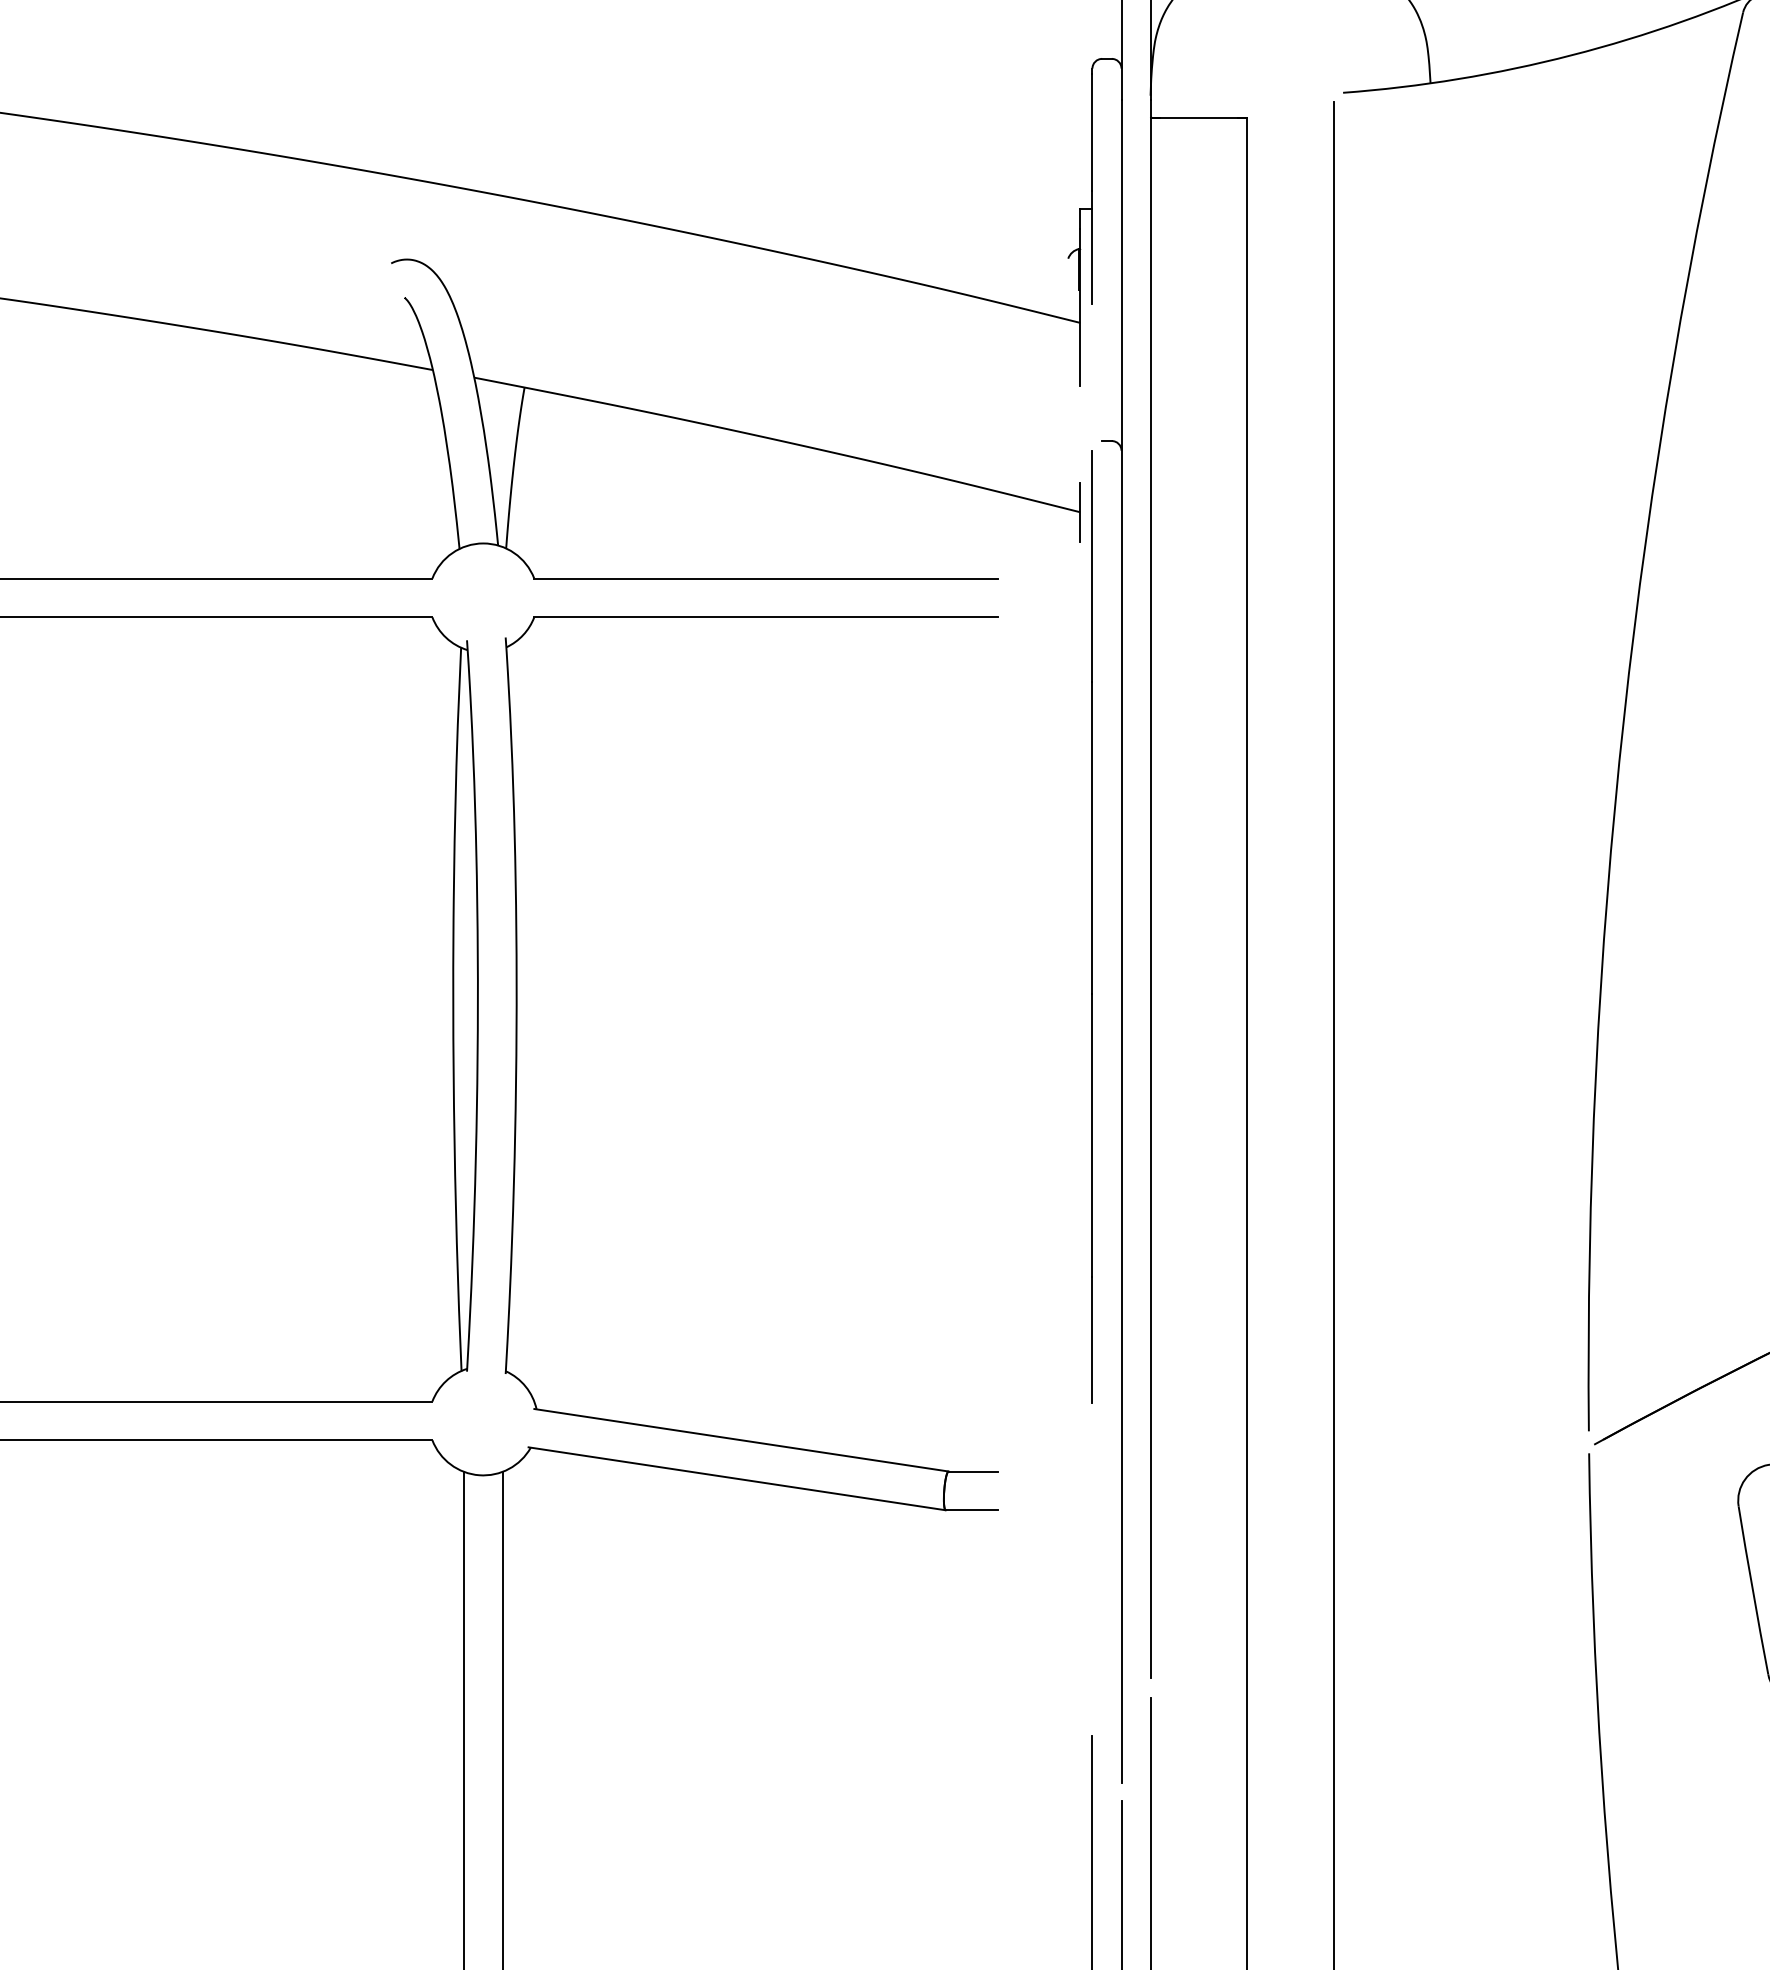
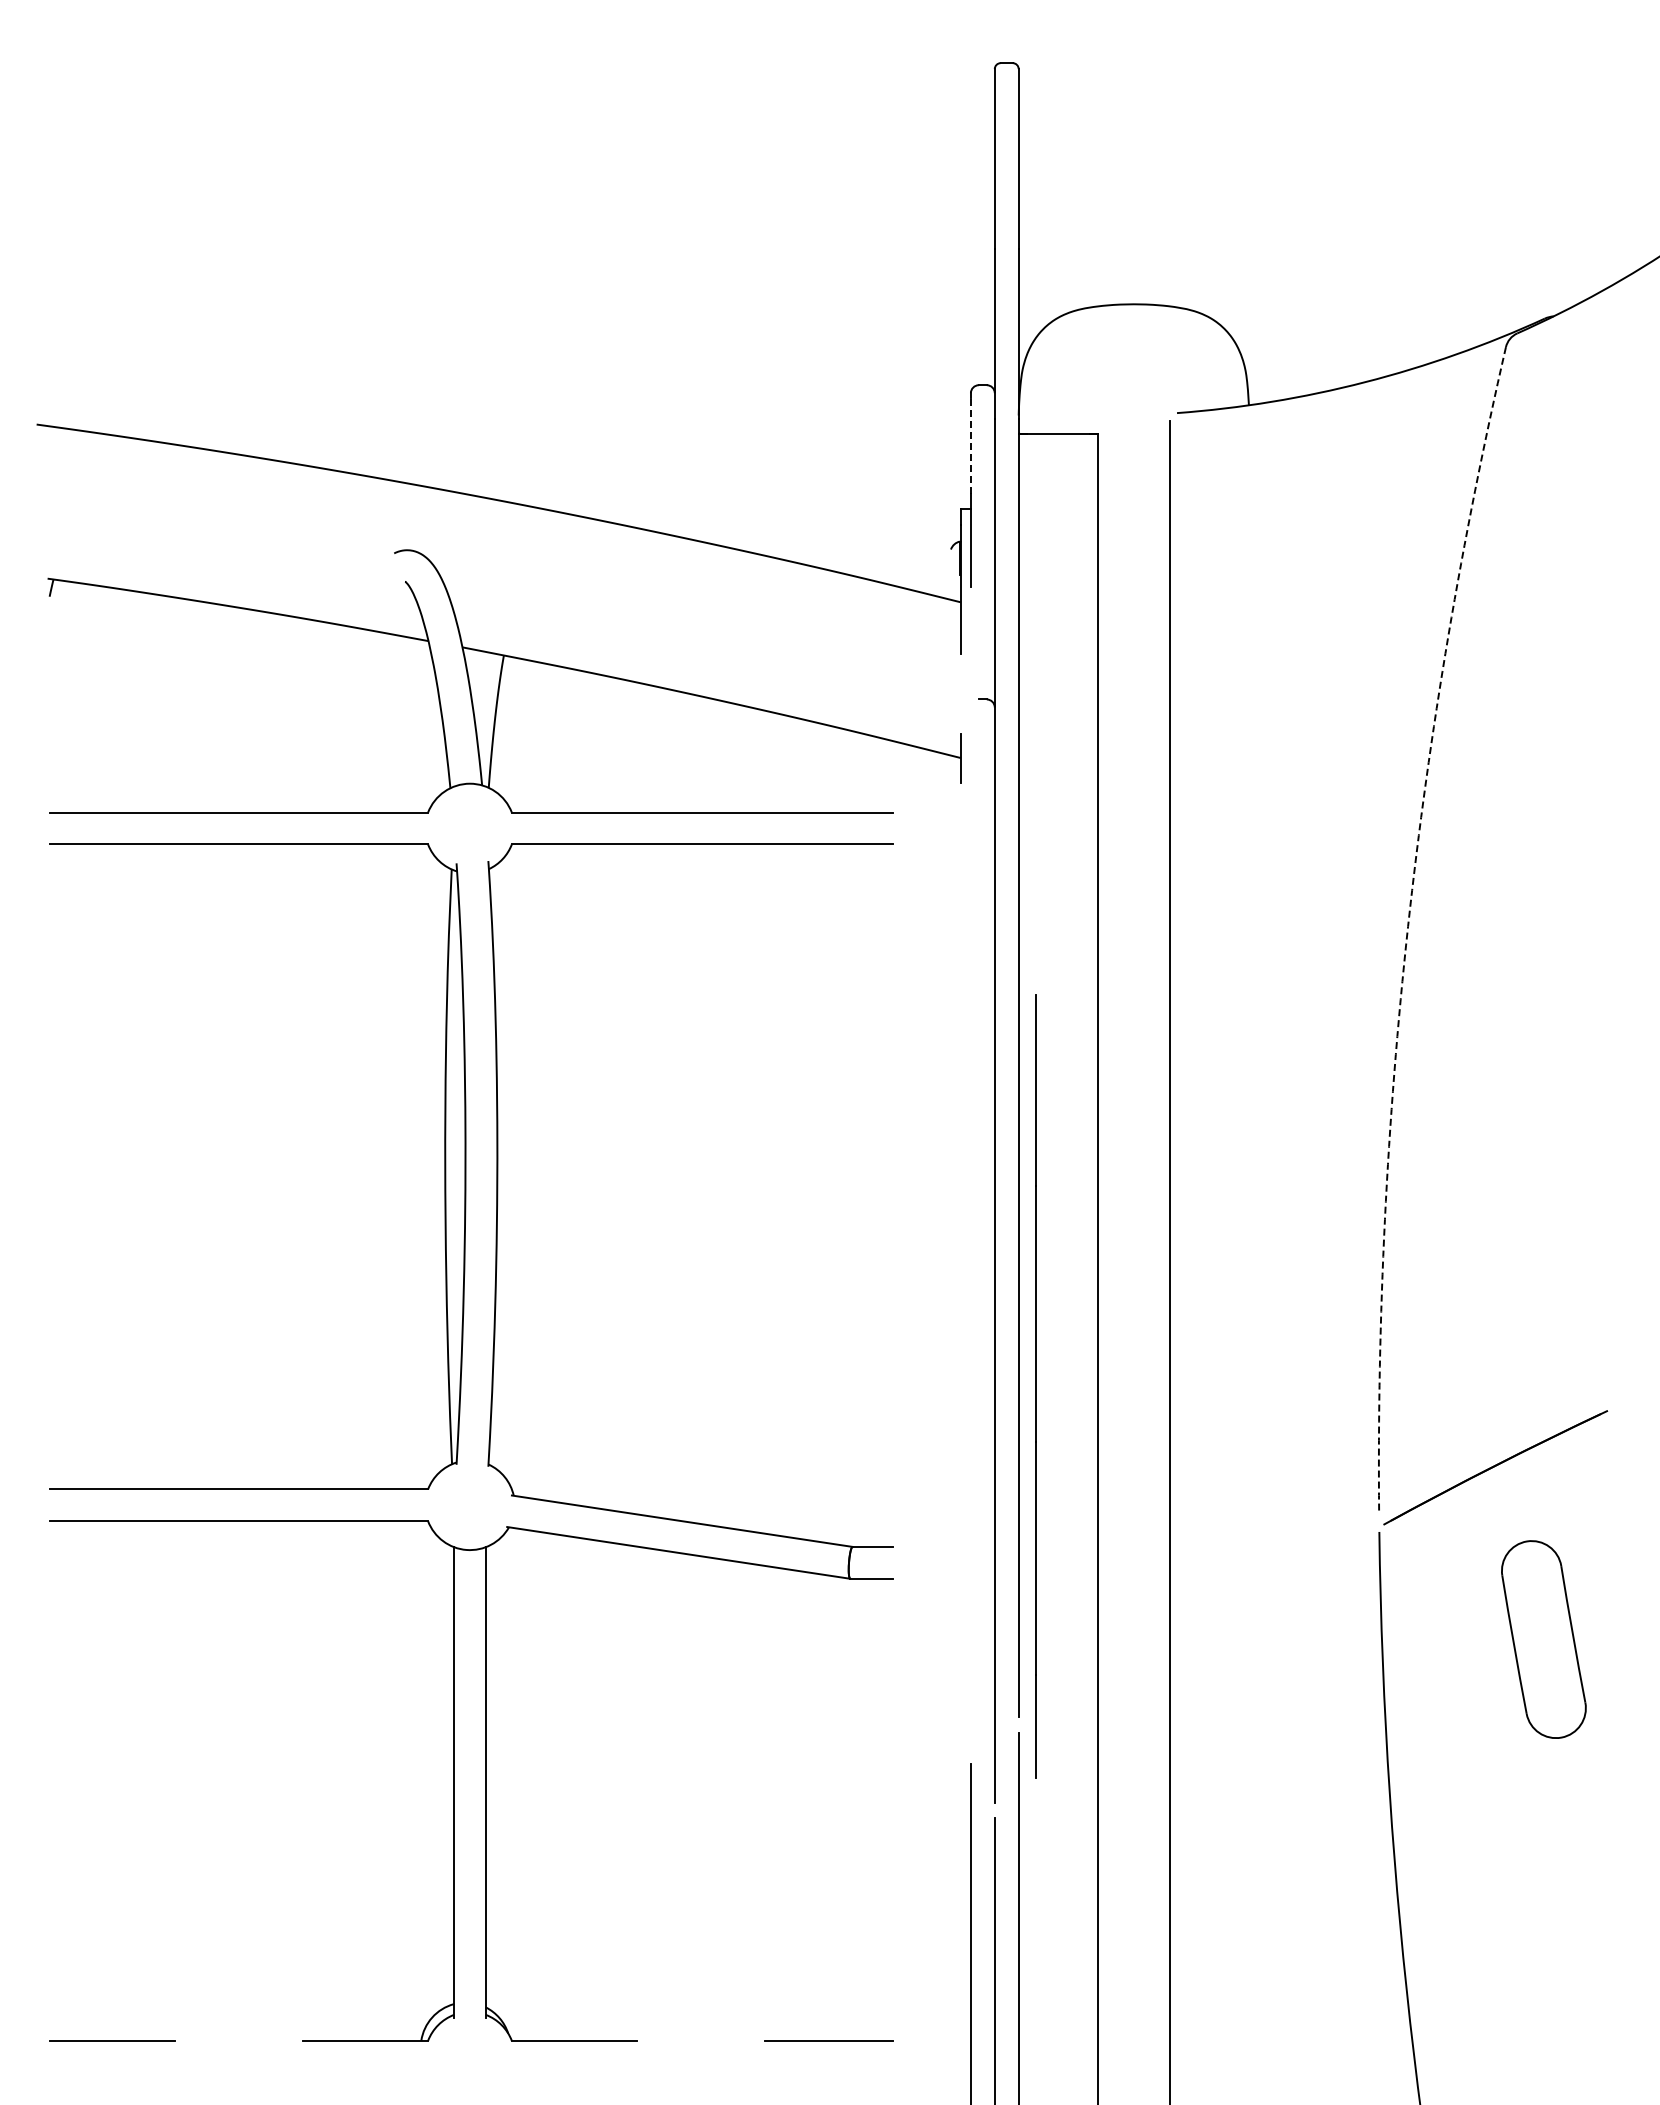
line: (1091, 132) -> (970, 445), solid -> dashed
arc: (1624, 717) -> (1408, 926), solid -> dashed
line: (1091, 926) -> (1035, 1386), moved

